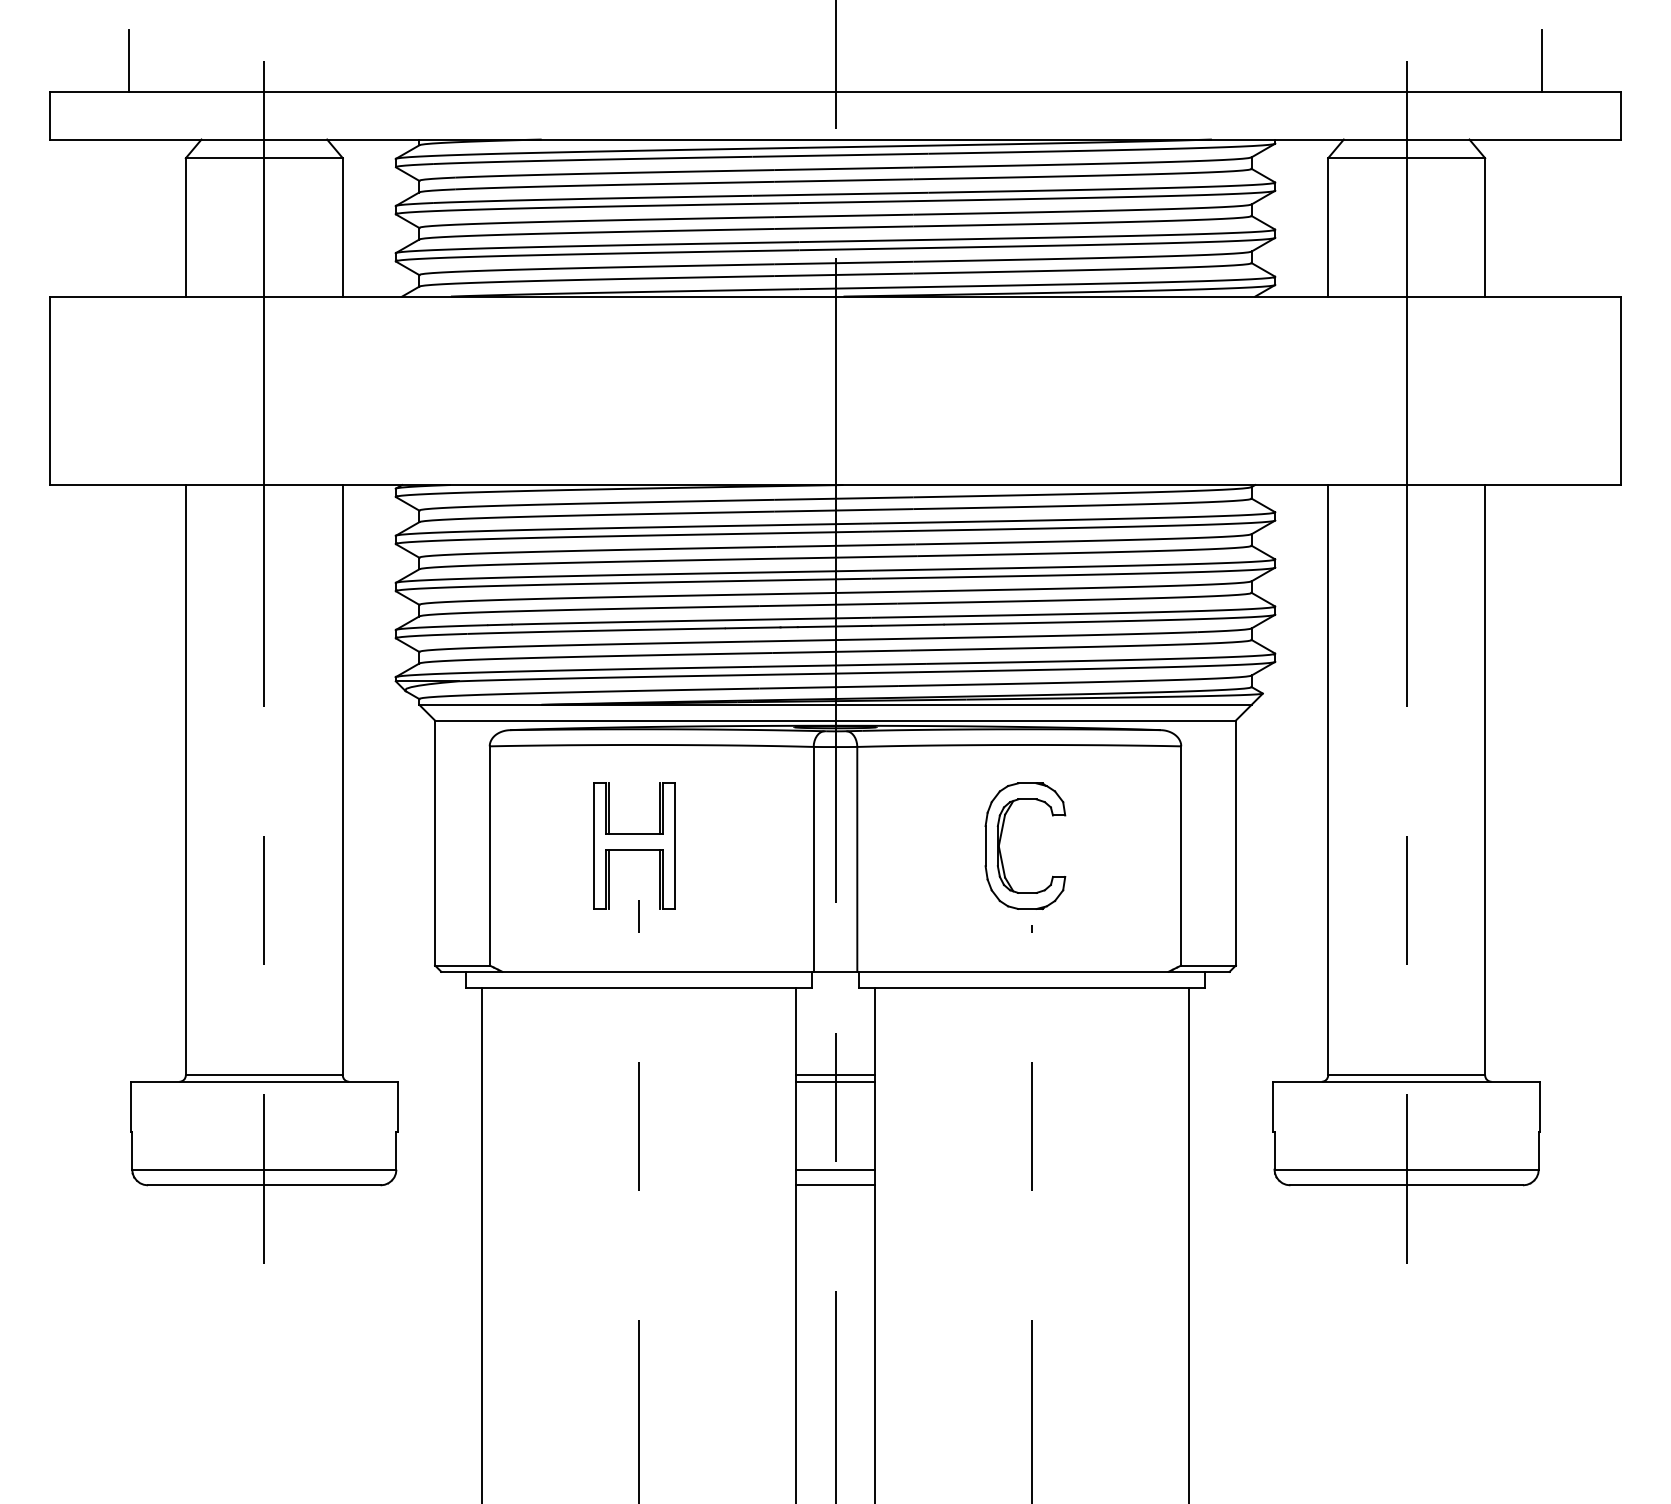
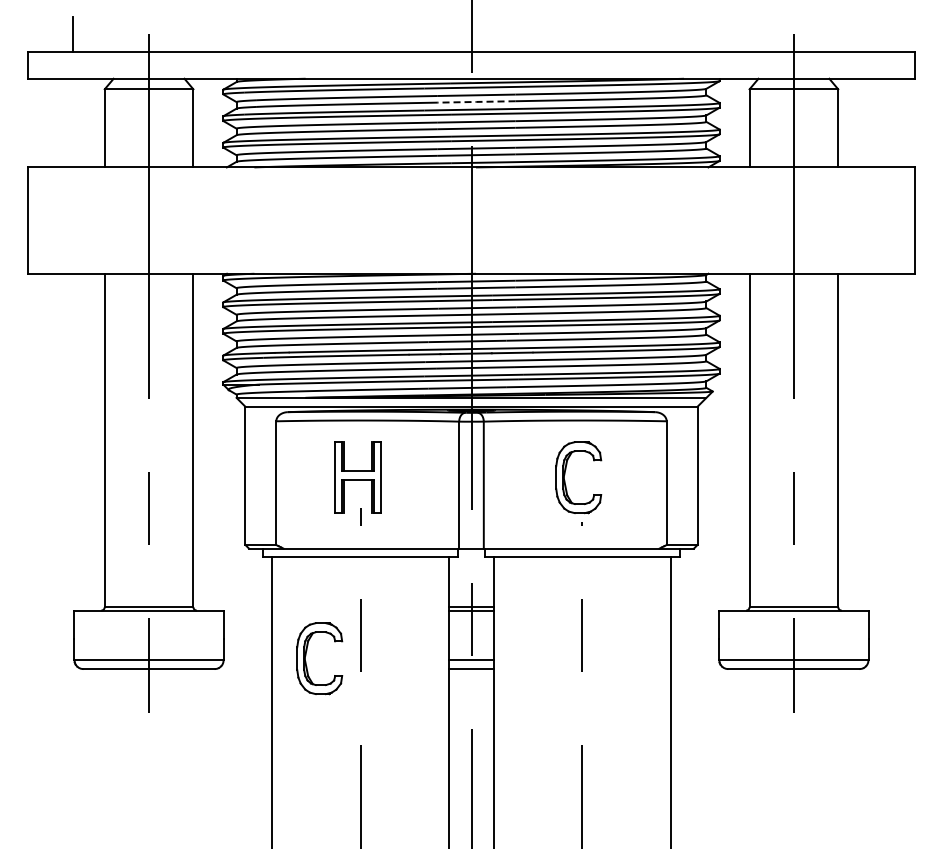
line: (1542, 61) -> (870, 34), removed
line: (844, 179) -> (476, 101), solid -> dashed
part: (543, 1161) -> (306, 655), added

